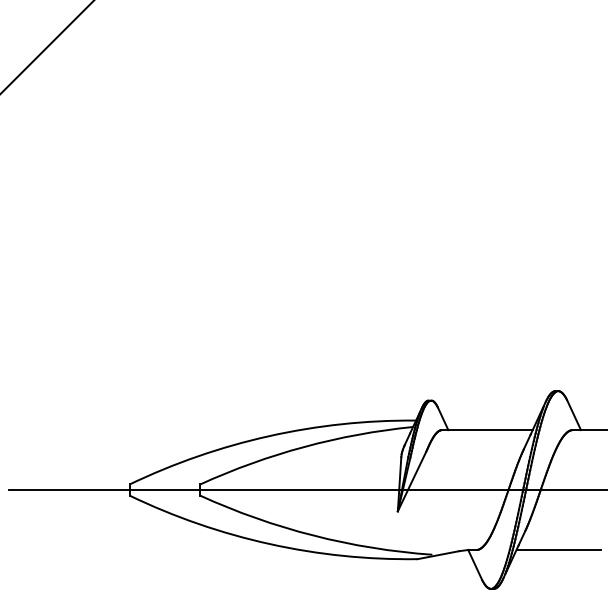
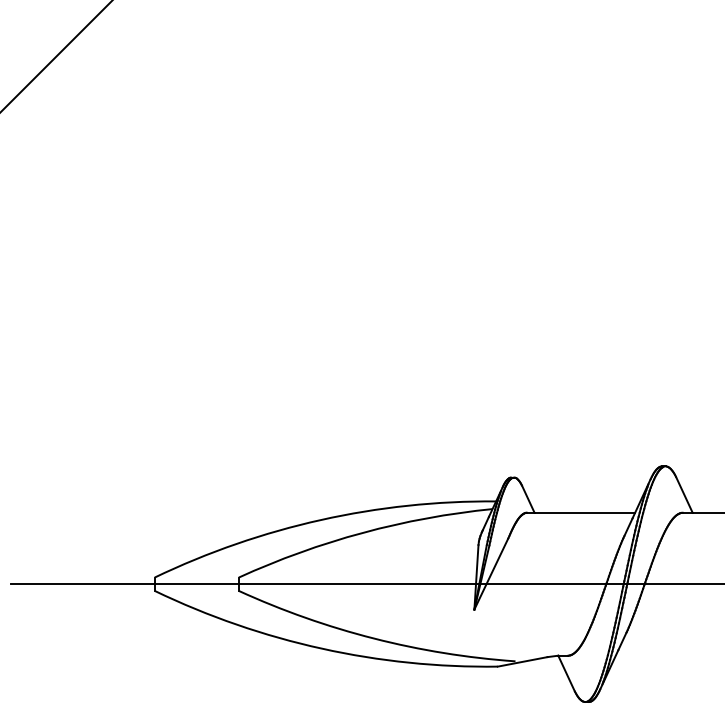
line: (558, 549) -> (665, 655), removed

